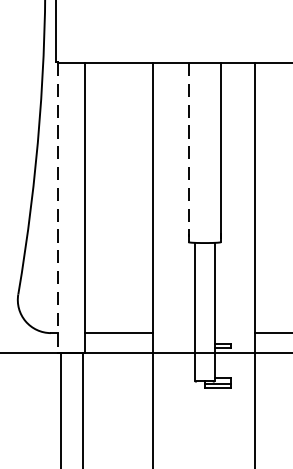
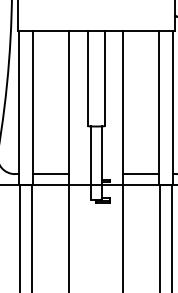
line: (188, 150) -> (87, 77), dashed -> solid
line: (59, 208) -> (19, 108), dashed -> solid

